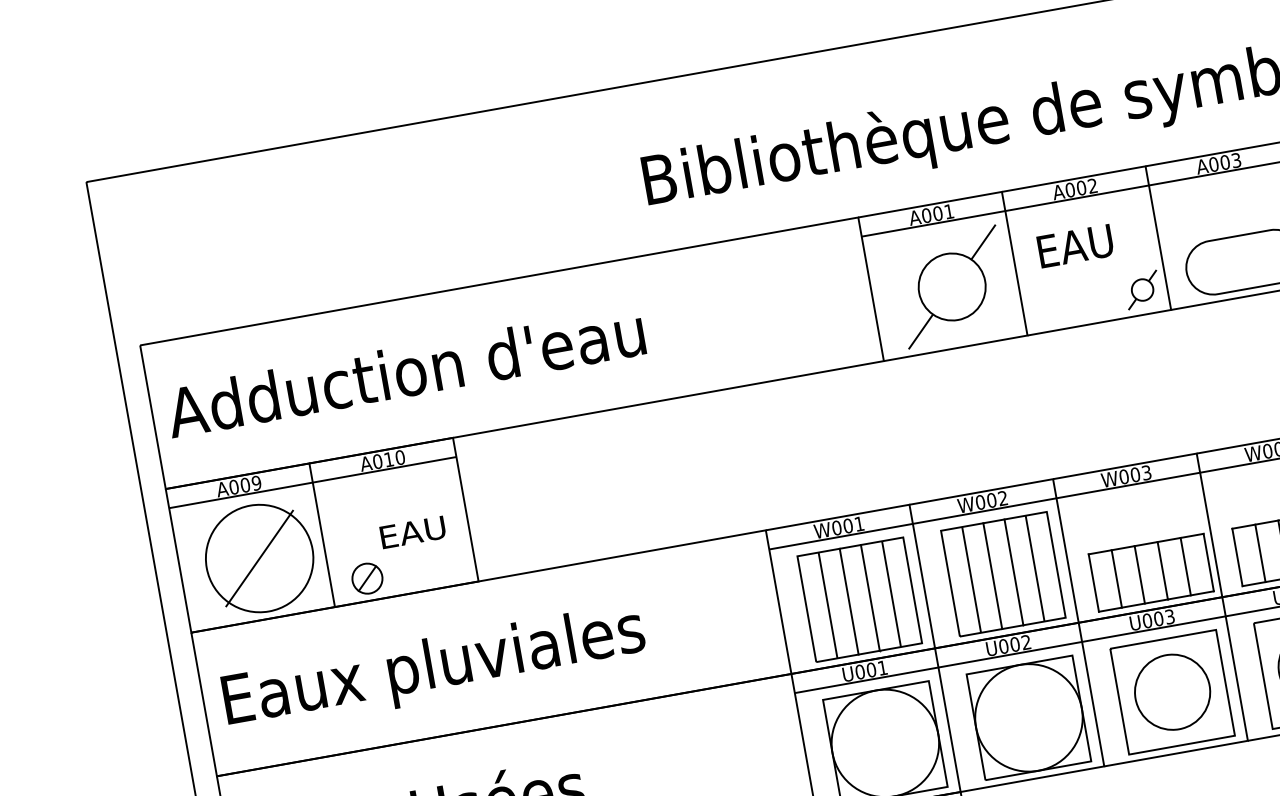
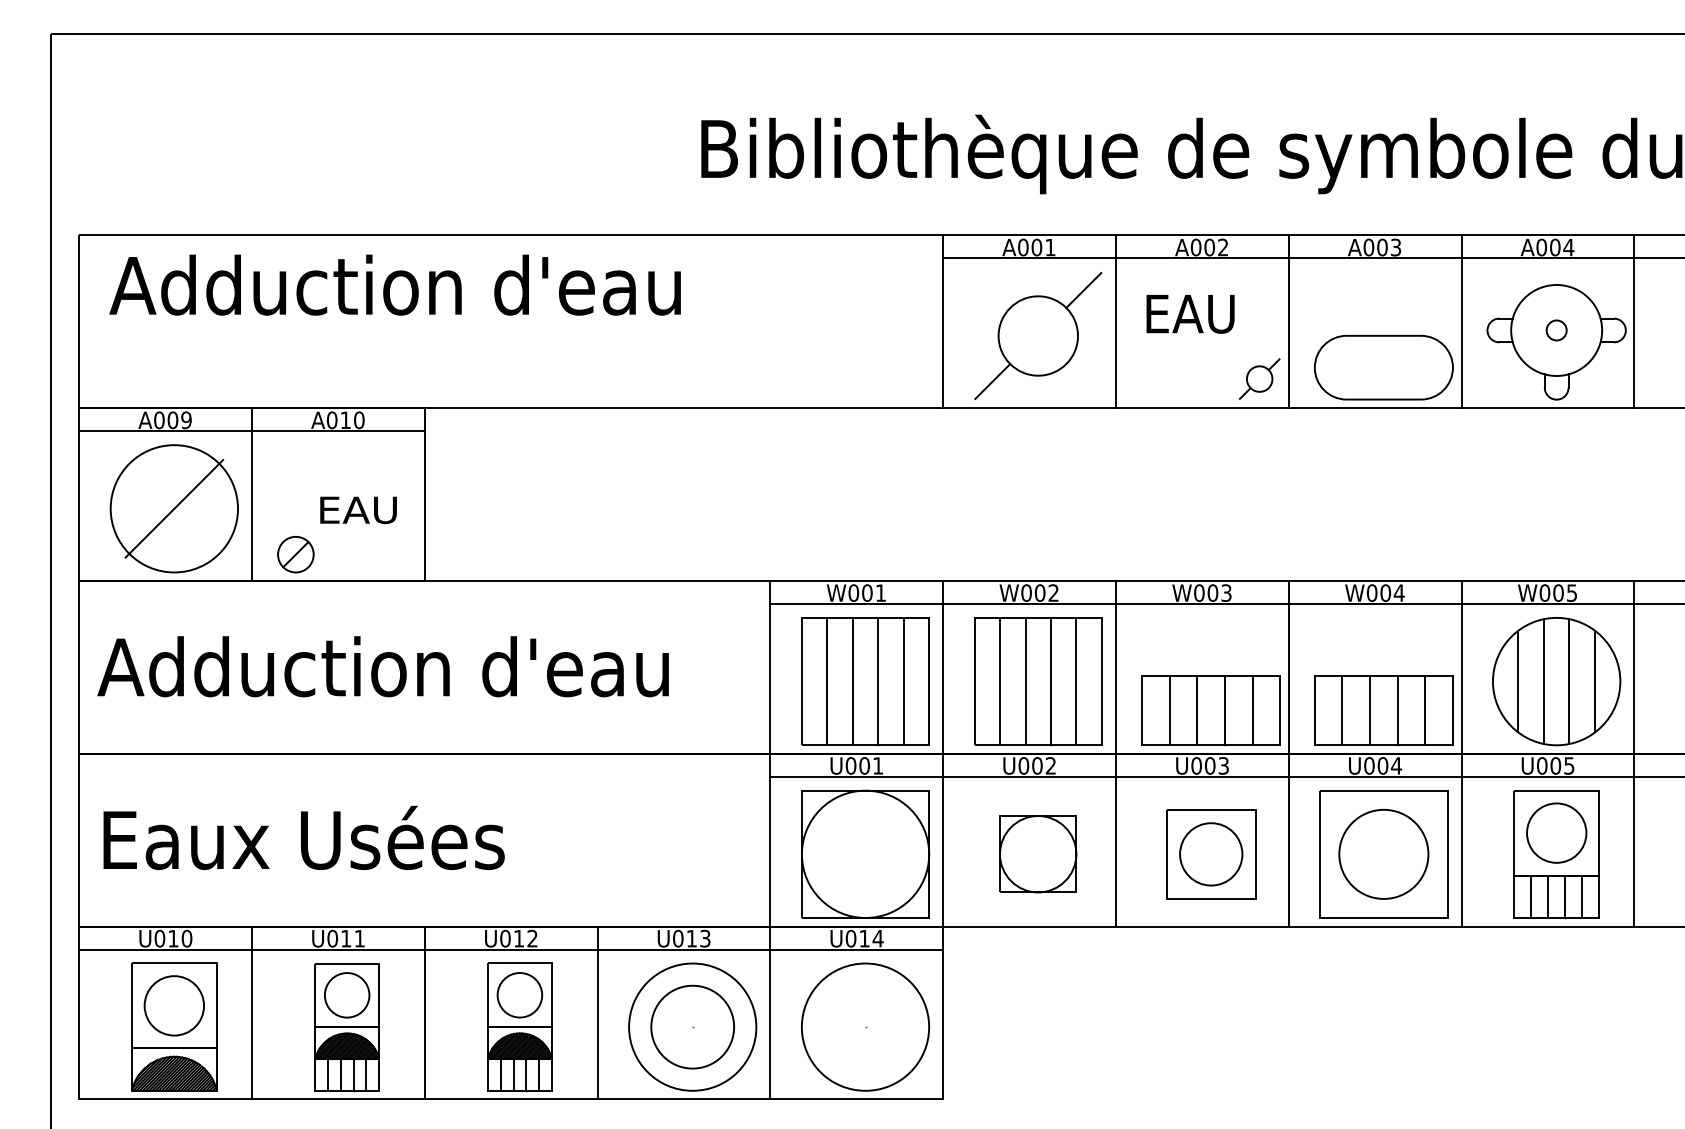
text: (404, 371) -> (394, 284), moved
text: (457, 665) -> (382, 674), Eaux pluviales -> Adduction d'eau
part: (1172, 692) -> (1211, 854), size x0.7
part: (1028, 717) -> (1037, 853), size x0.6

